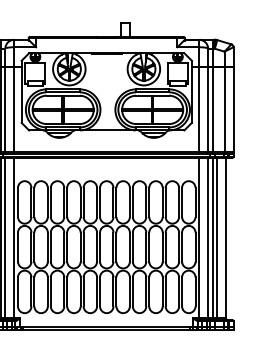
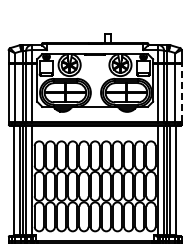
line: (233, 109) -> (181, 92), solid -> dashed

